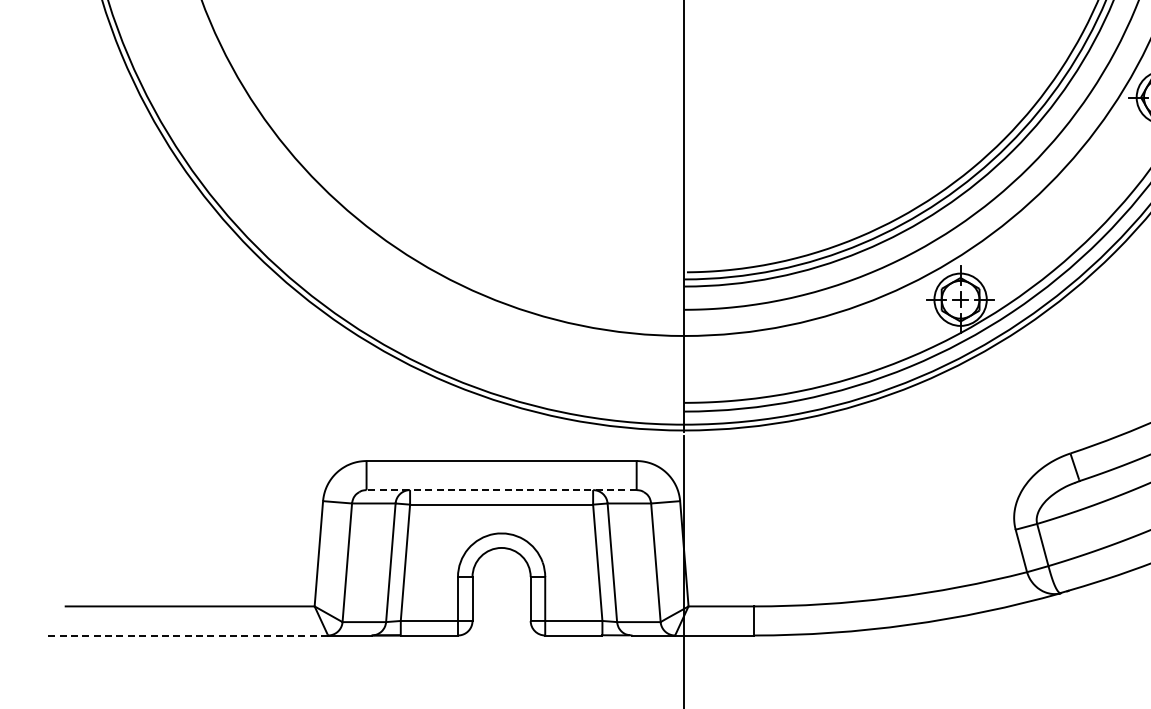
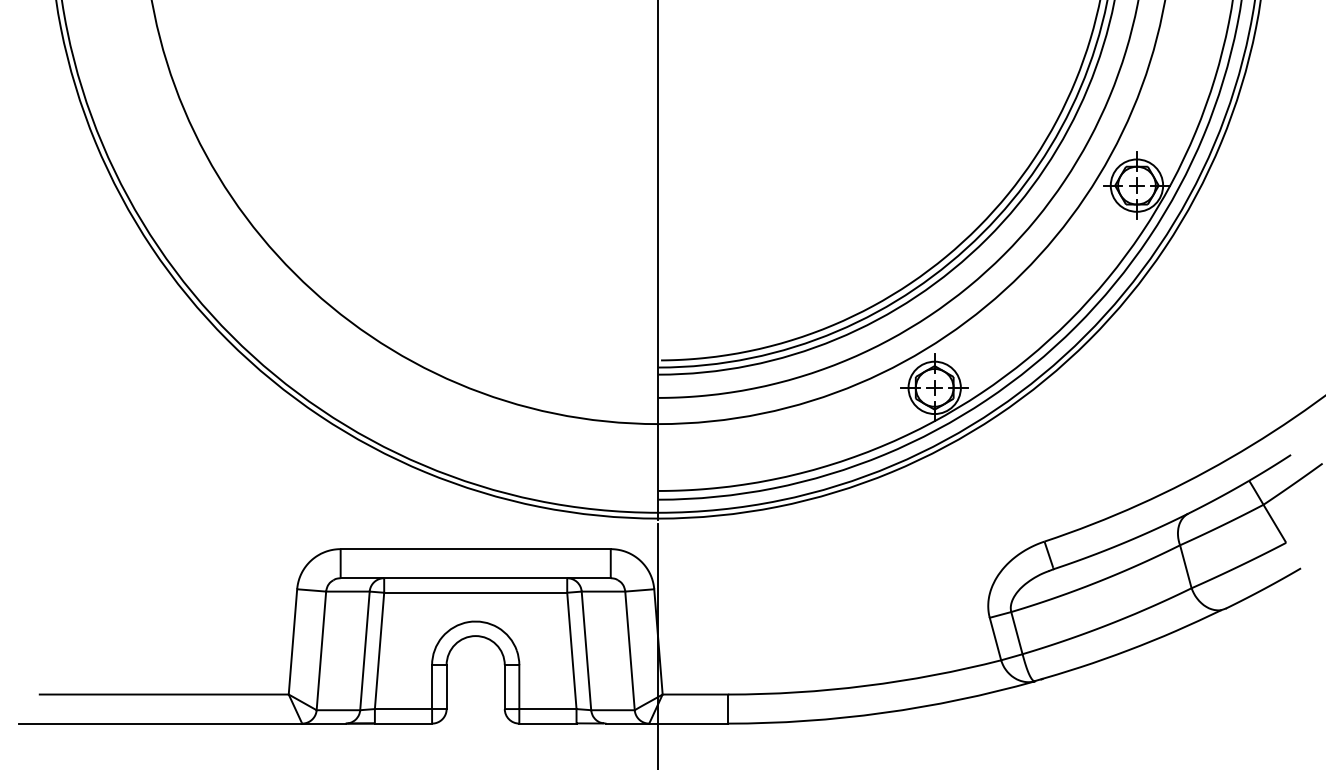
line: (501, 490) -> (475, 578), dashed -> solid
line: (186, 635) -> (160, 723), dashed -> solid

